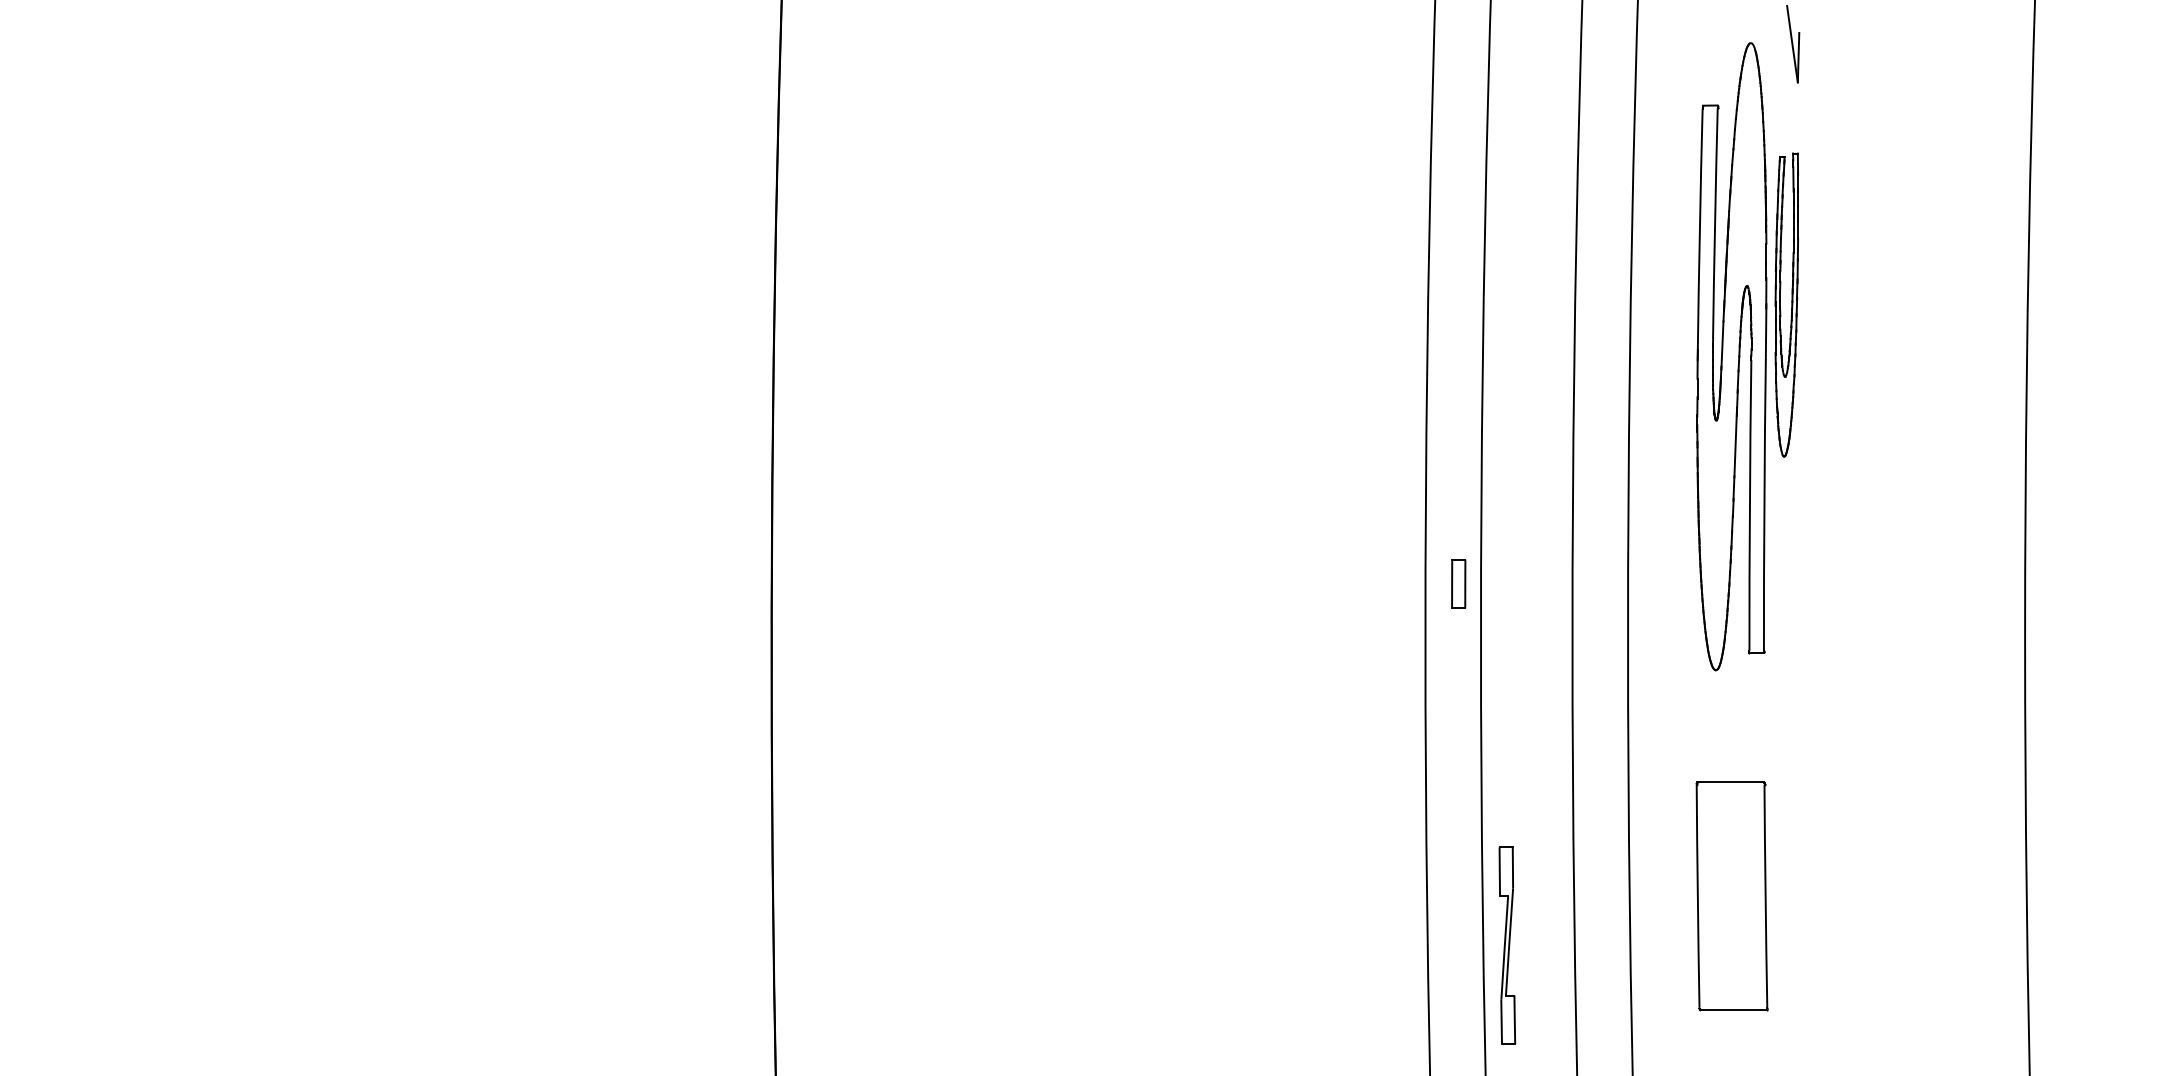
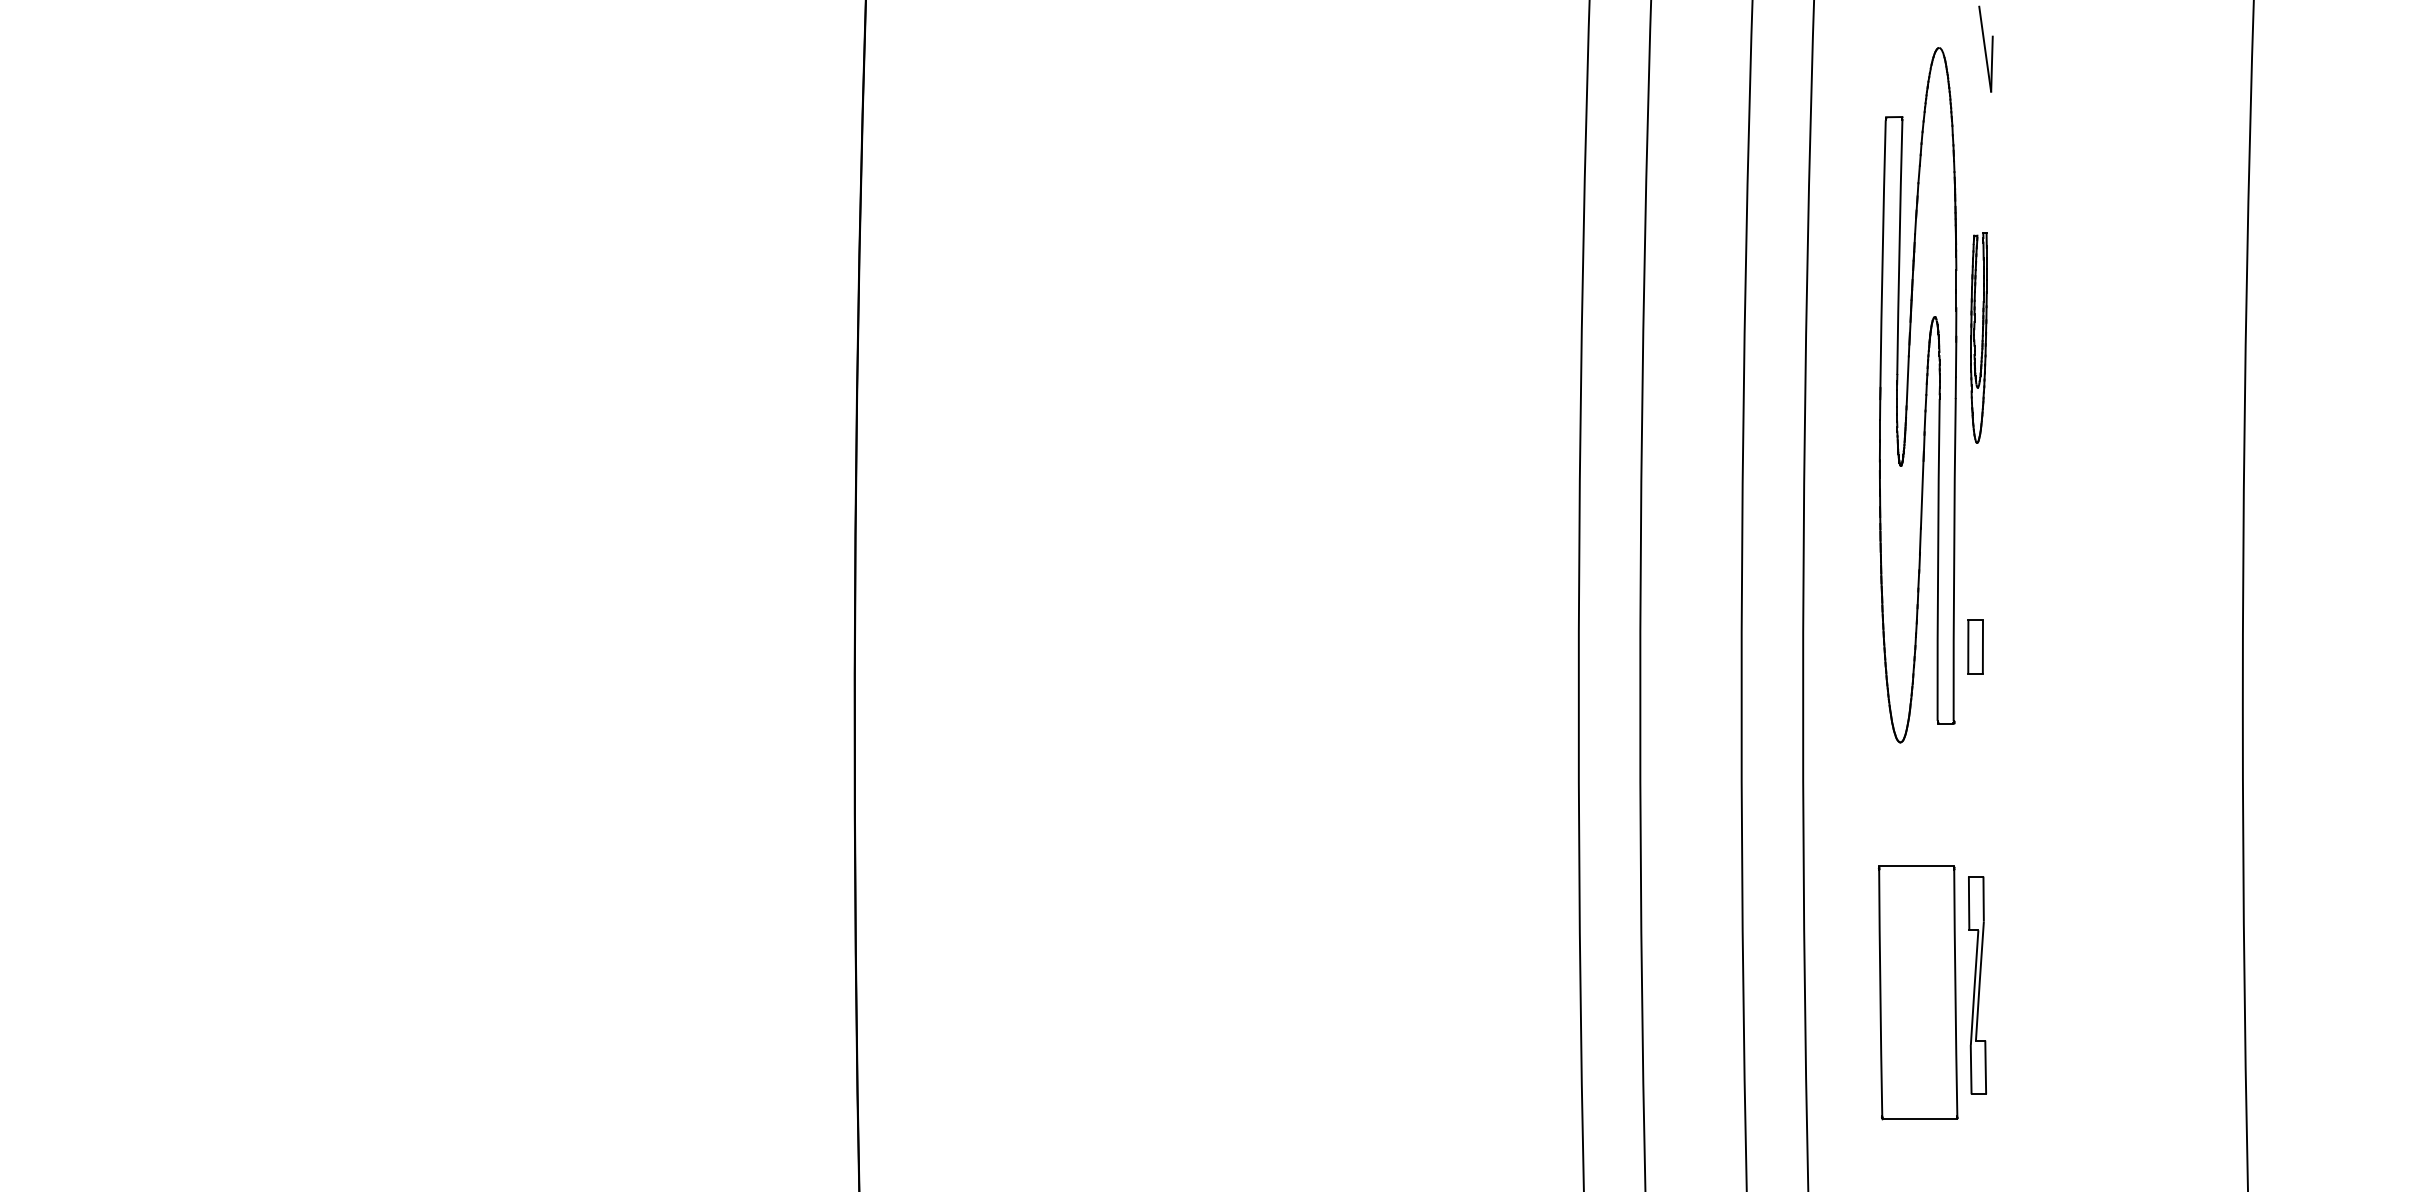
part: (1786, 304) -> (1978, 337), size x0.62
part: (1458, 583) -> (1975, 646), moved
part: (1507, 945) -> (1977, 985), moved

